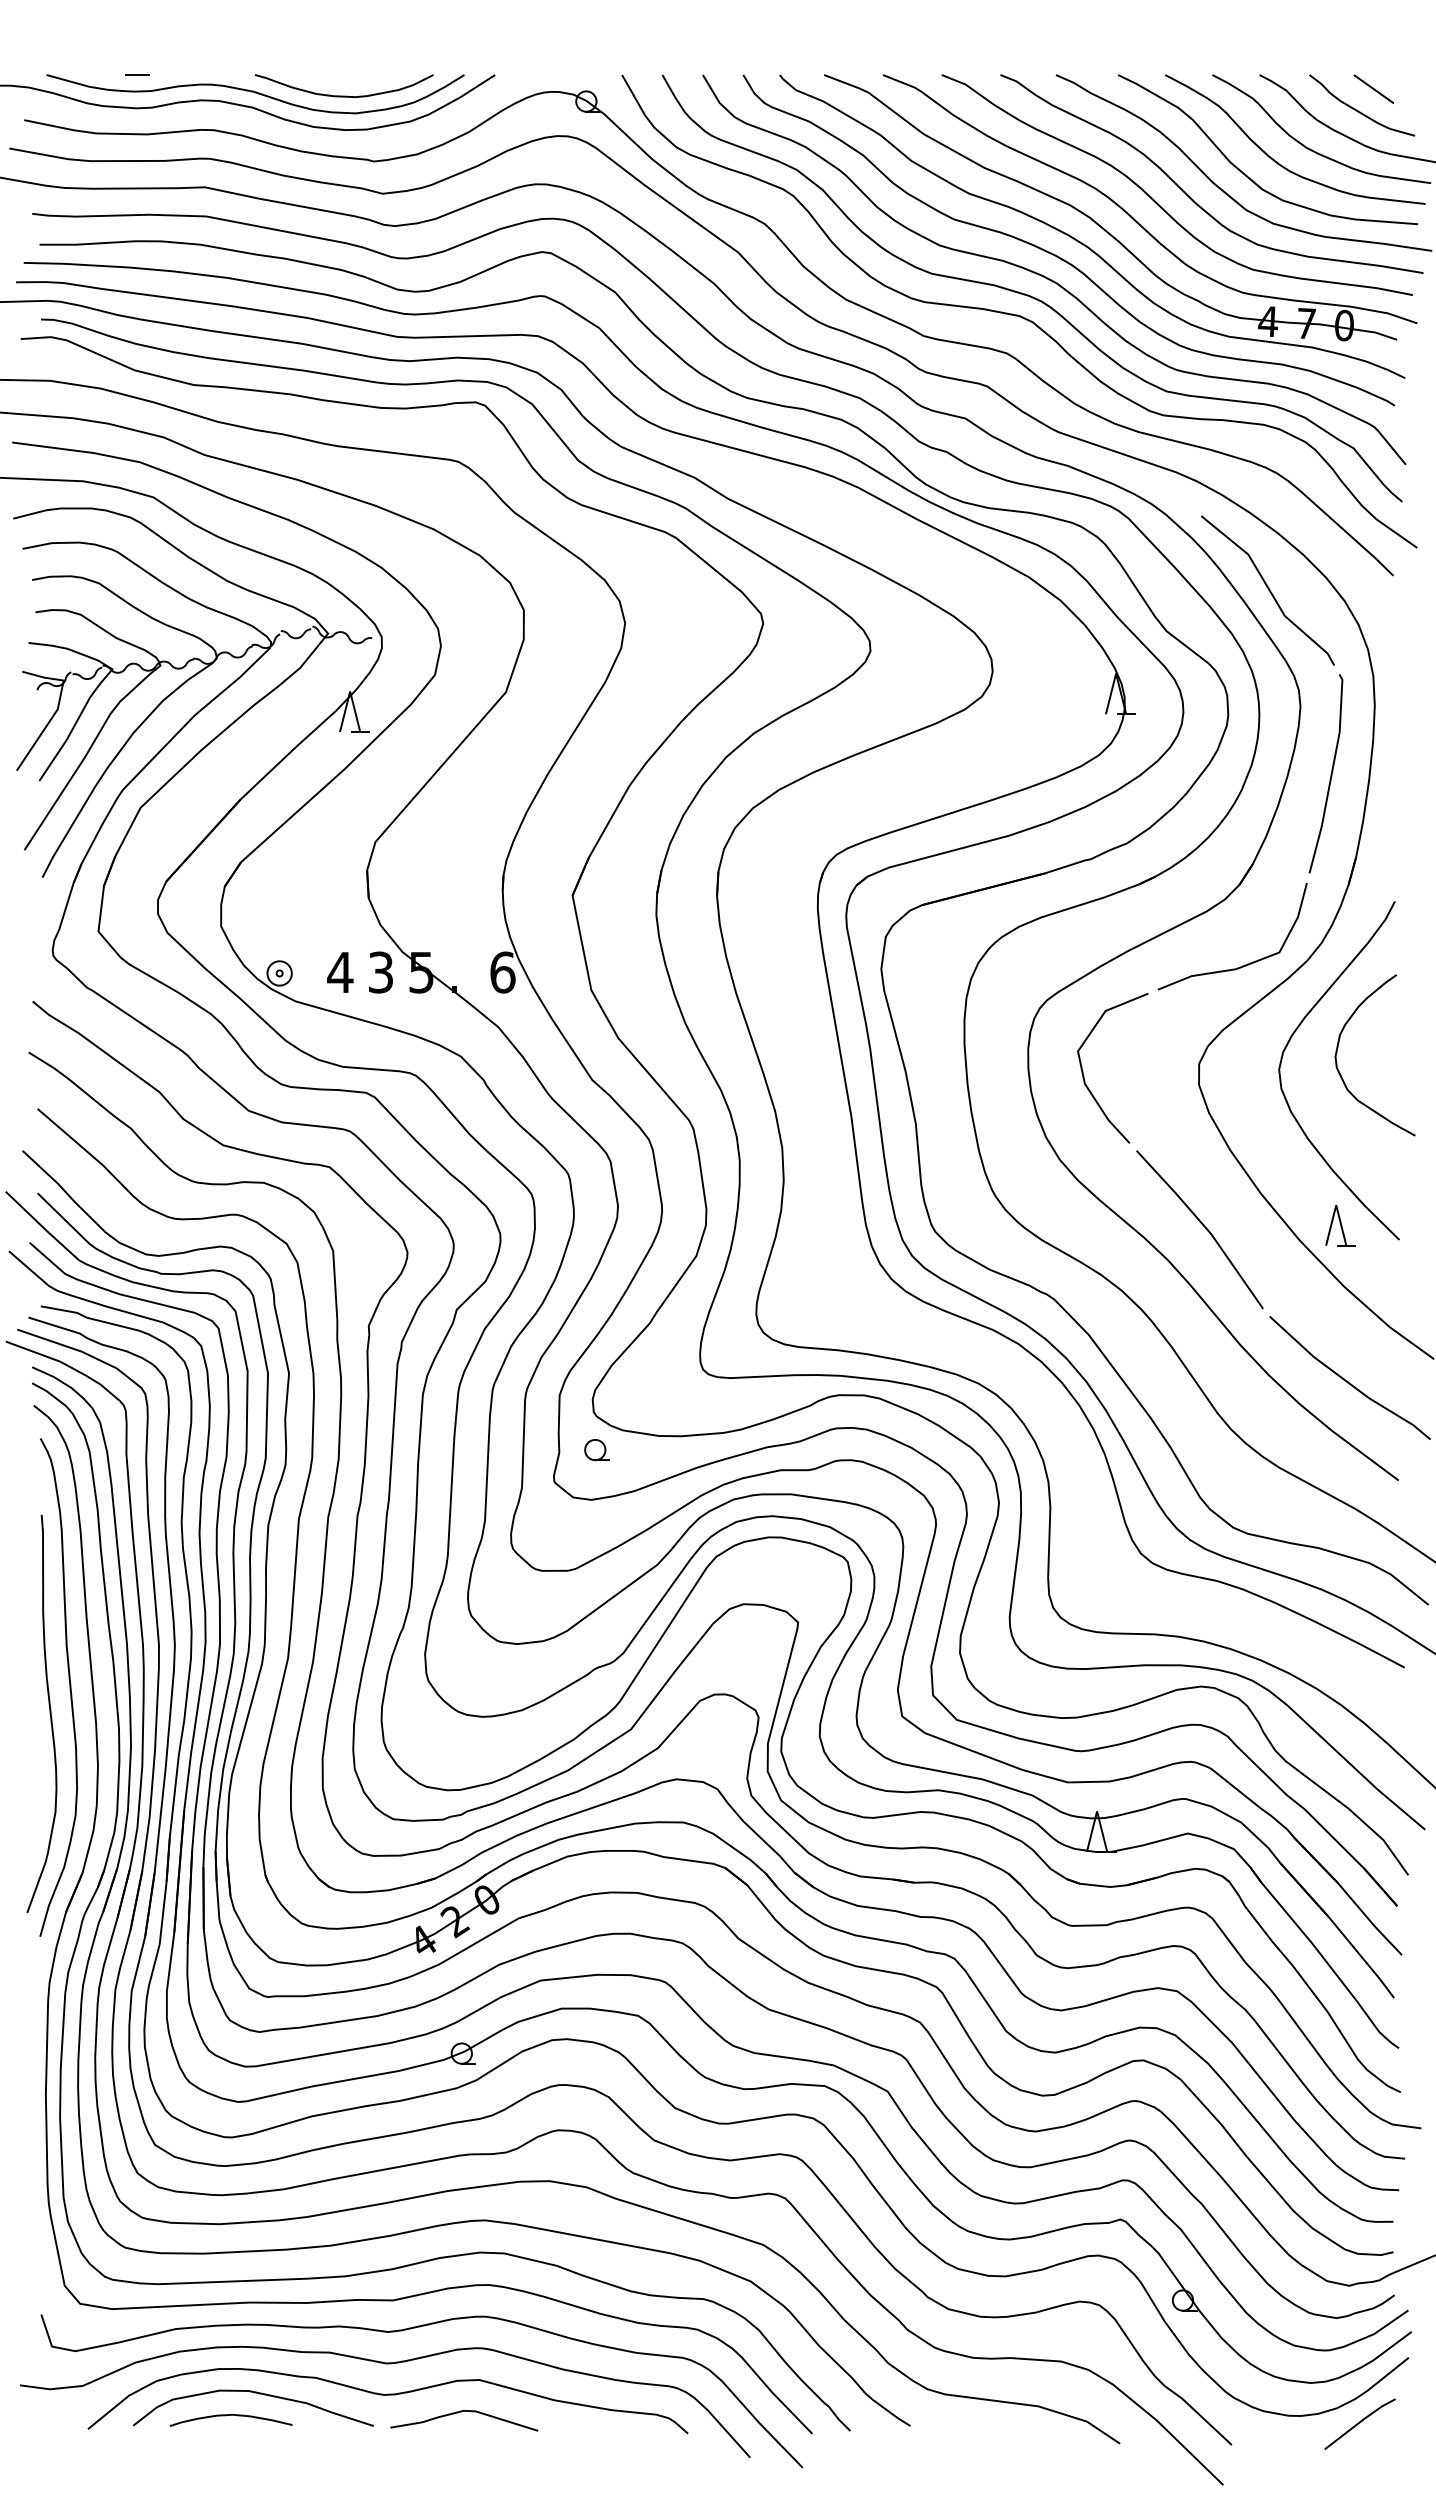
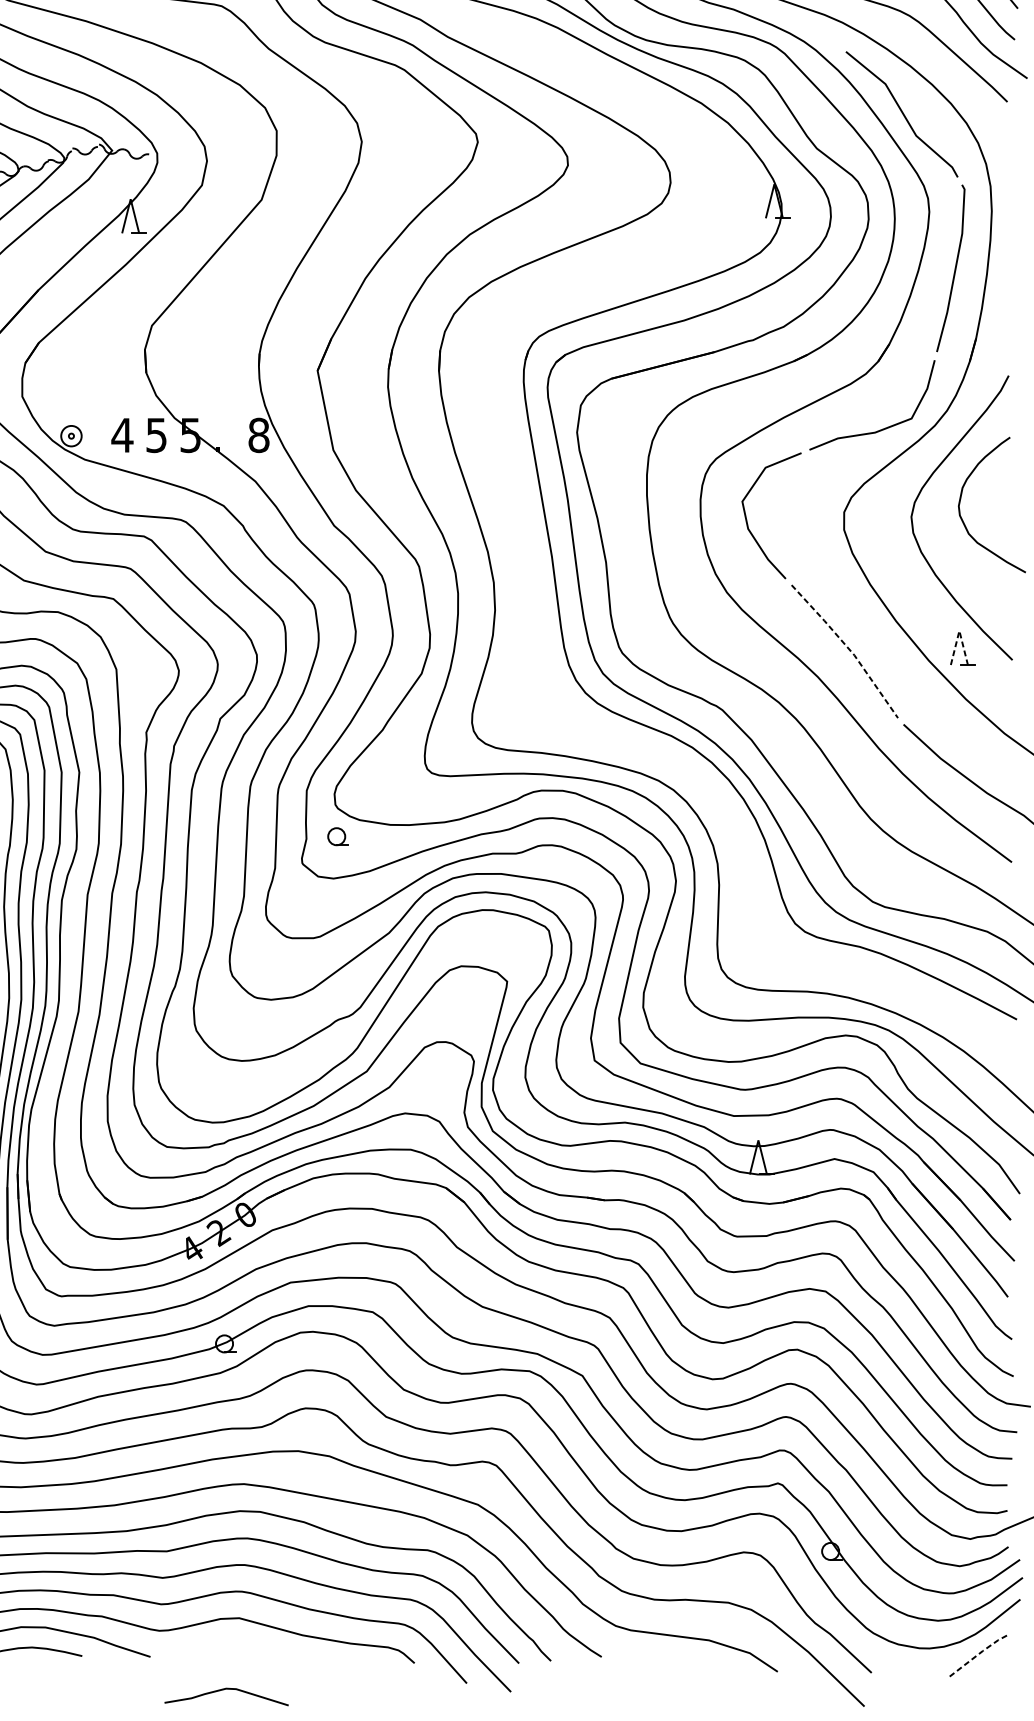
text: (380, 971) -> (156, 434), 3 -> 5
text: (502, 972) -> (258, 435), 6 -> 8
line: (1336, 1205) -> (959, 631), solid -> dashed
line: (1204, 1226) -> (848, 648), solid -> dashed
curve: (462, 2412) -> (225, 1690), moved
line: (1361, 2421) -> (980, 1653), solid -> dashed

